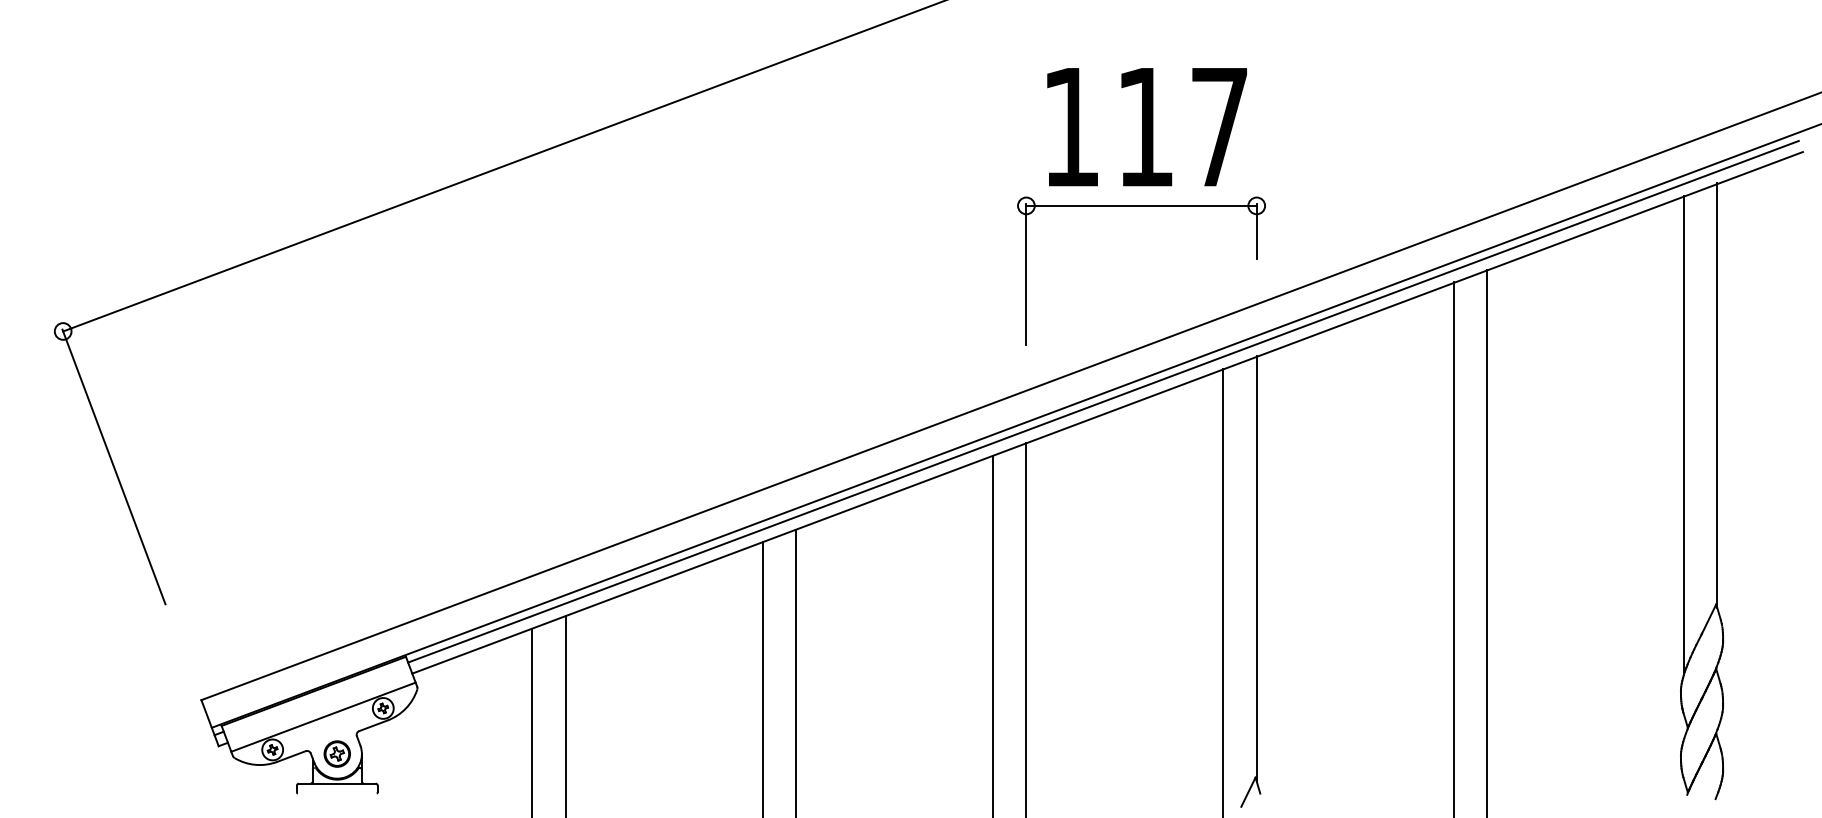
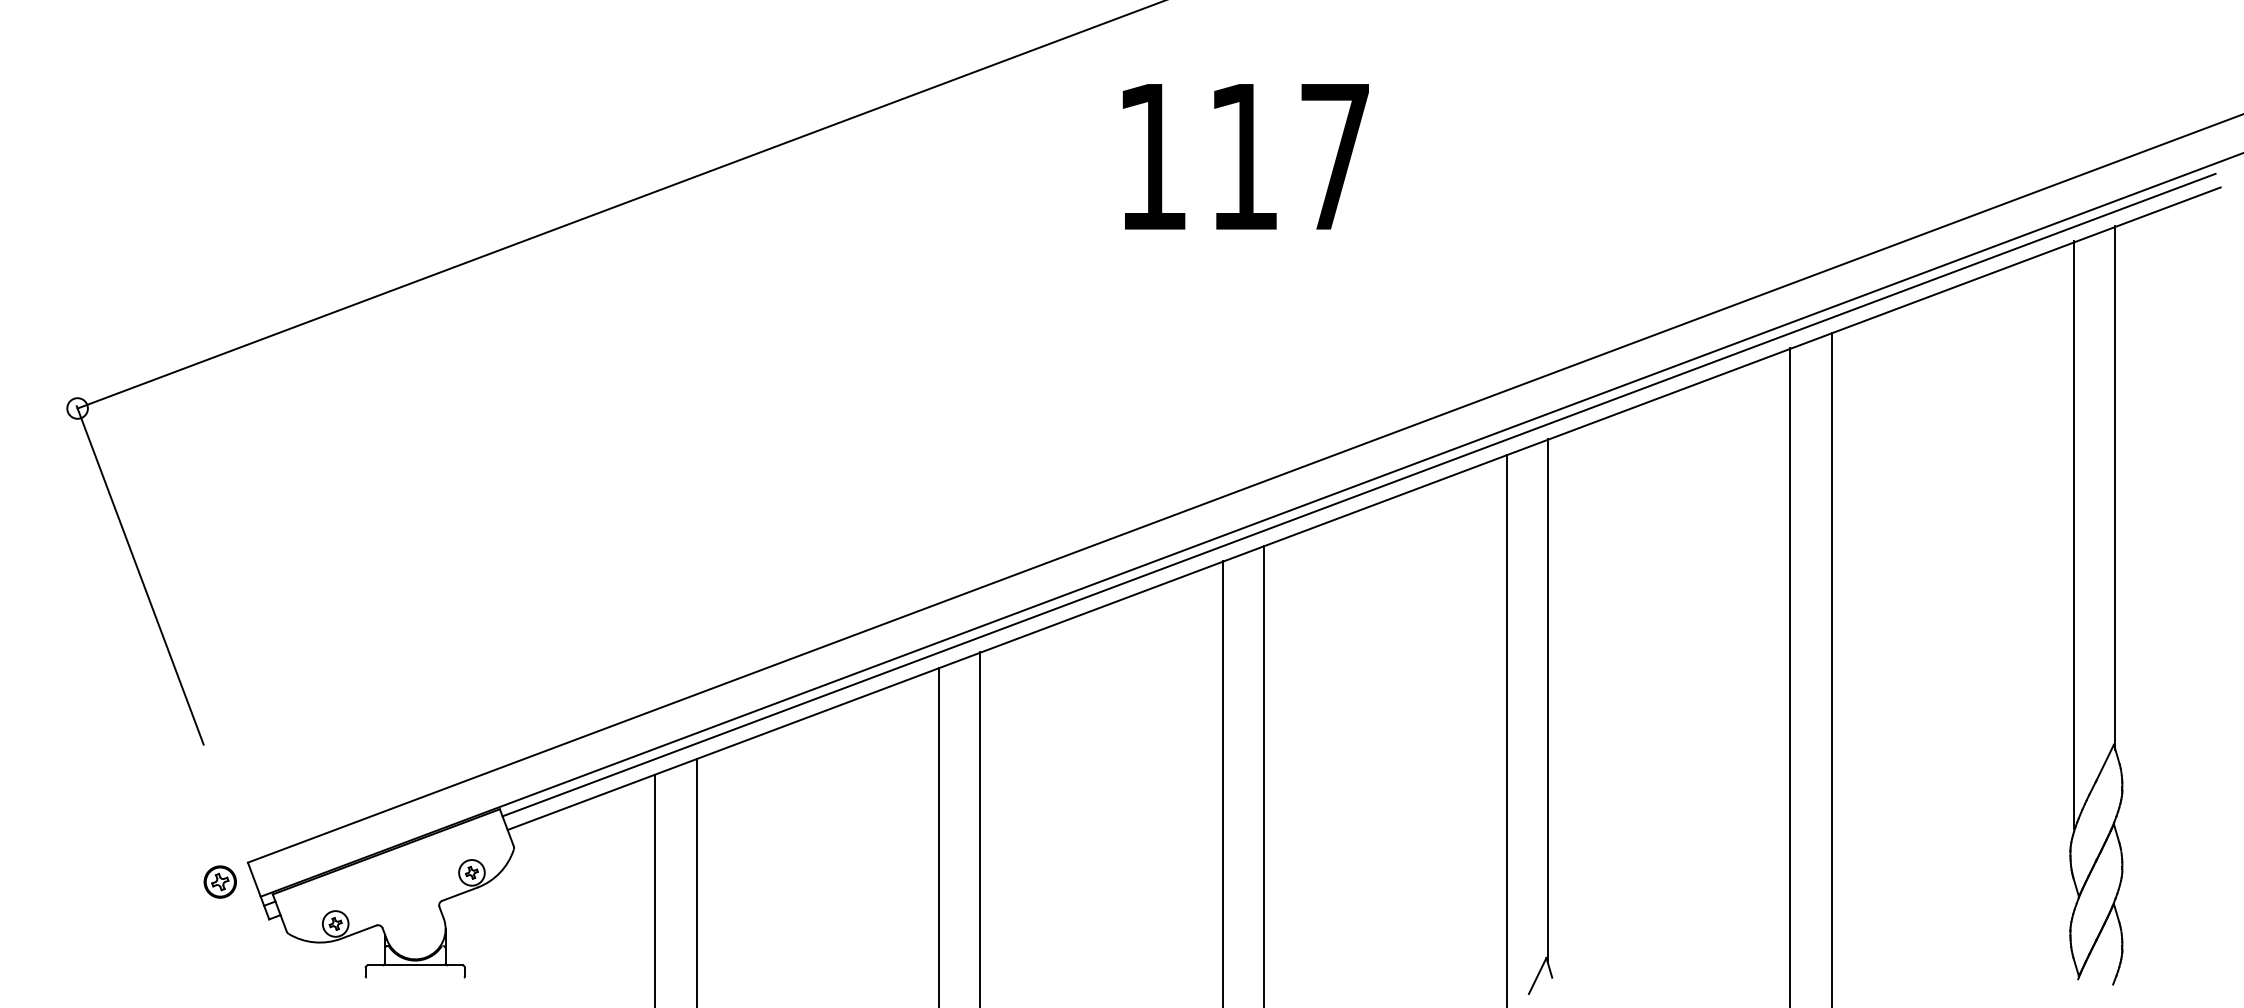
text: (1146, 126) -> (1245, 156), moved
part: (1141, 206) -> (1406, 254), removed
line: (322, 717) -> (397, 883), removed
part: (336, 753) -> (219, 881), moved

